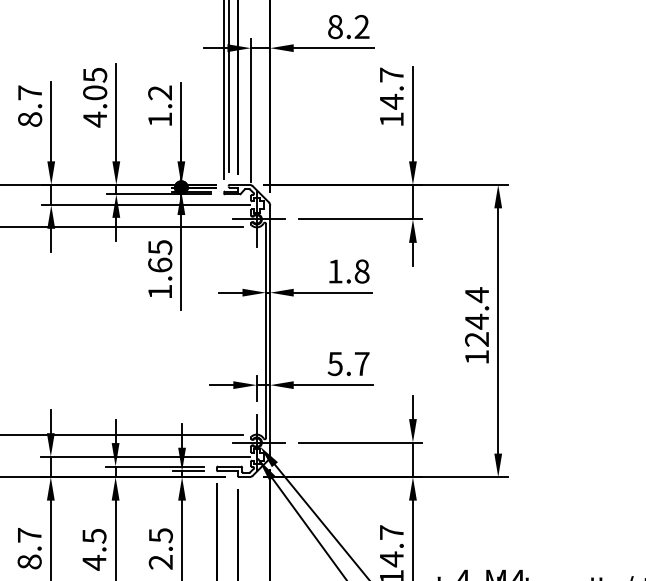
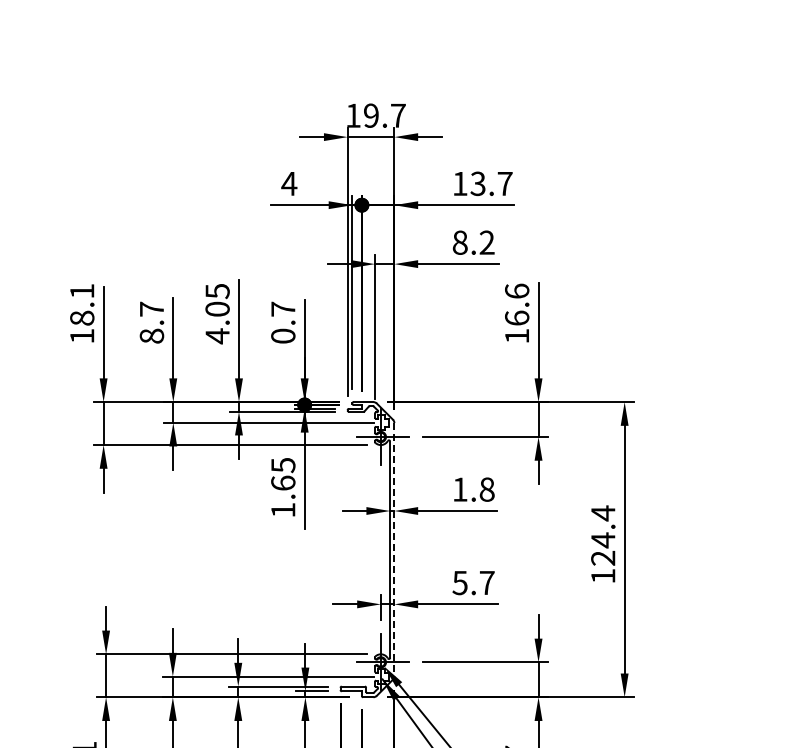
text: (392, 88) -> (517, 304), 14.7 -> 16.6
text: (160, 106) -> (283, 322), 1.2 -> 0.7
line: (270, 330) -> (394, 549), solid -> dashed

